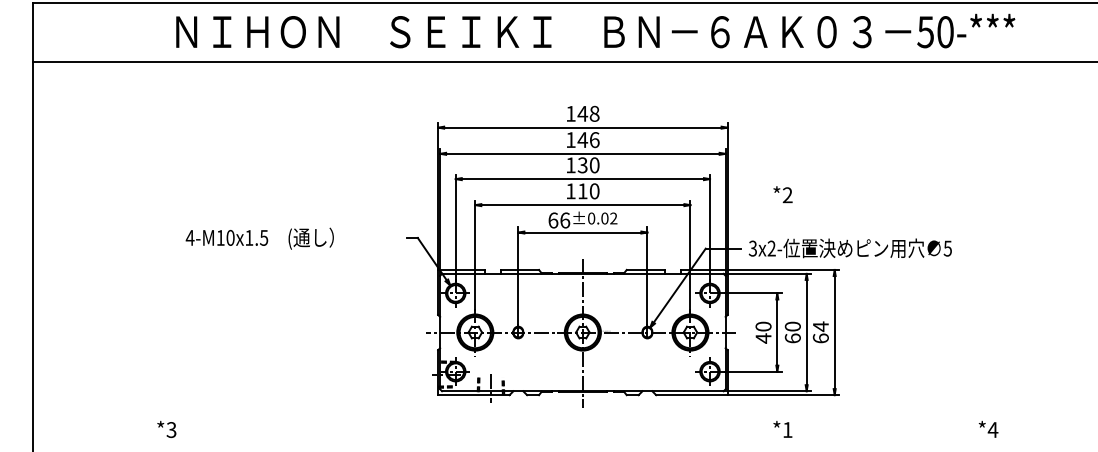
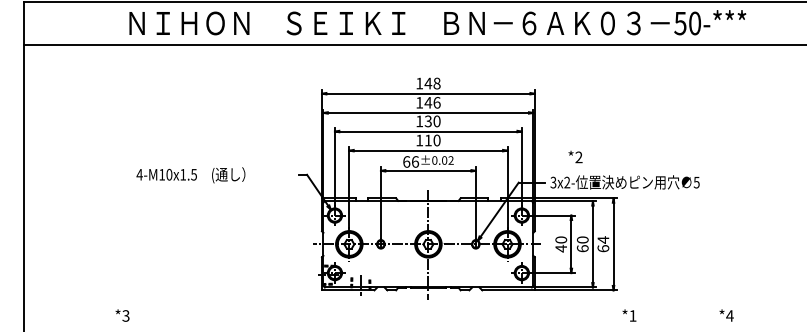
text: (782, 194) -> (575, 156), moved
text: (782, 429) -> (629, 315), moved

